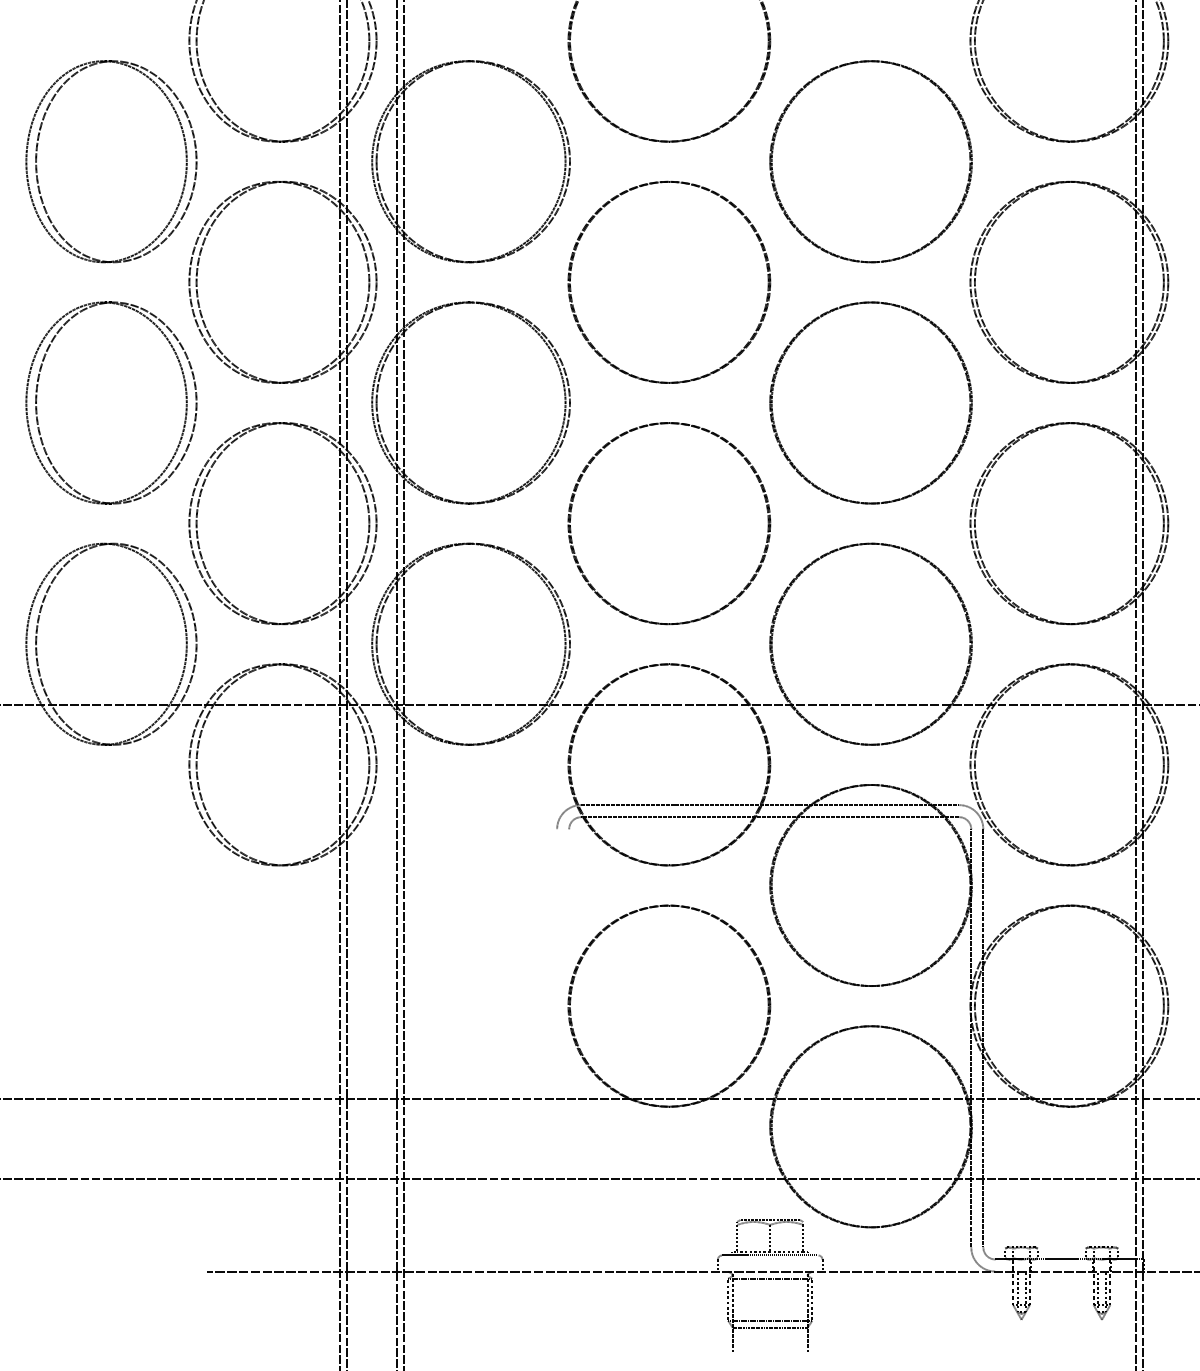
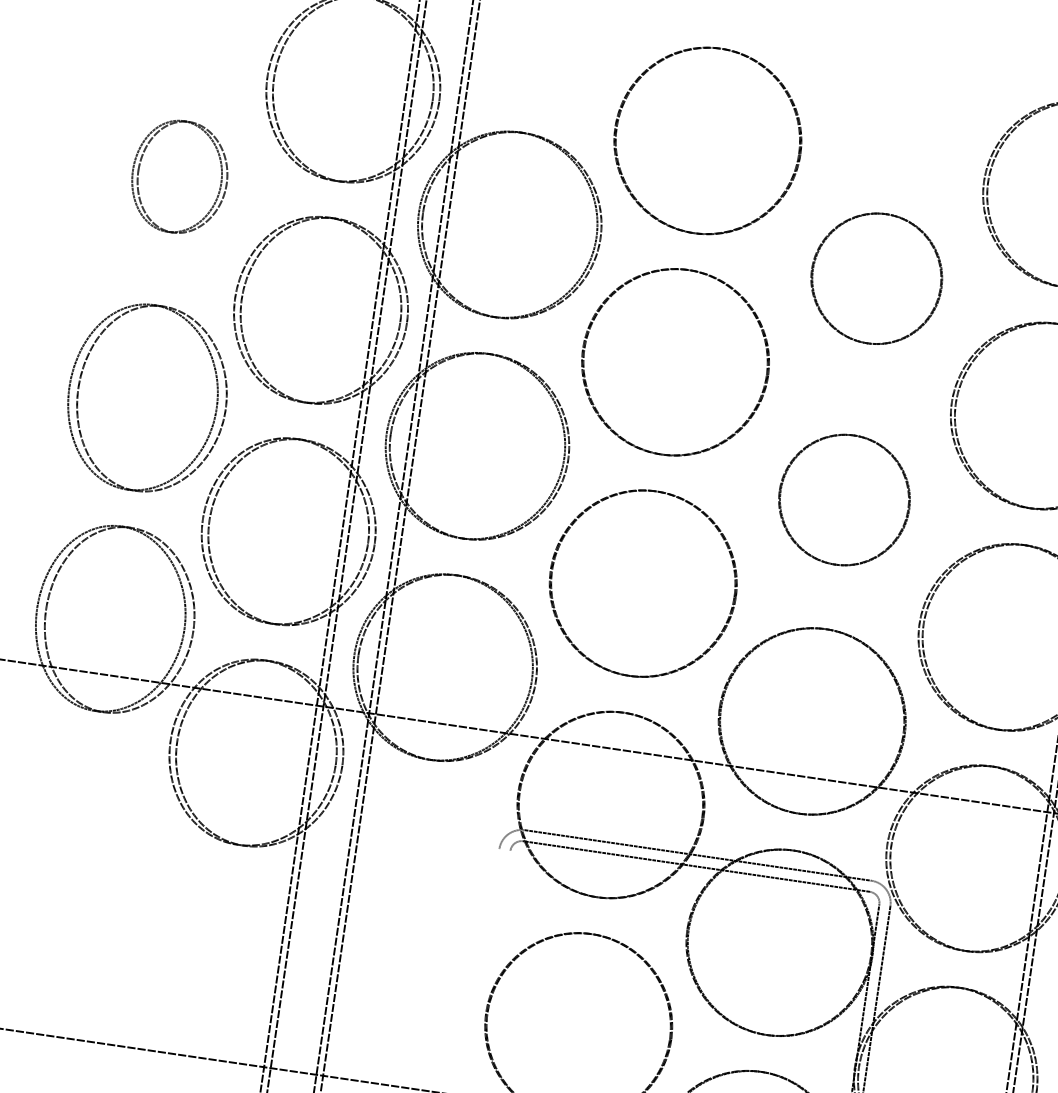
part: (111, 161) -> (179, 176), size x0.6
part: (870, 161) -> (876, 278), size x0.7
part: (870, 402) -> (844, 499), size x0.7

